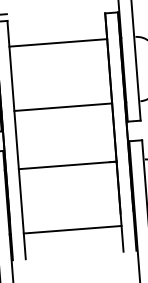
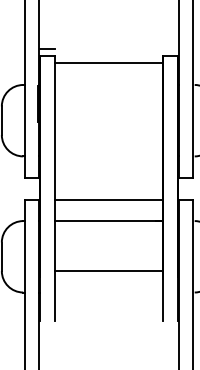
line: (57, 42) -> (108, 62), moved
line: (62, 107) -> (108, 200), moved
line: (72, 229) -> (108, 270), moved

